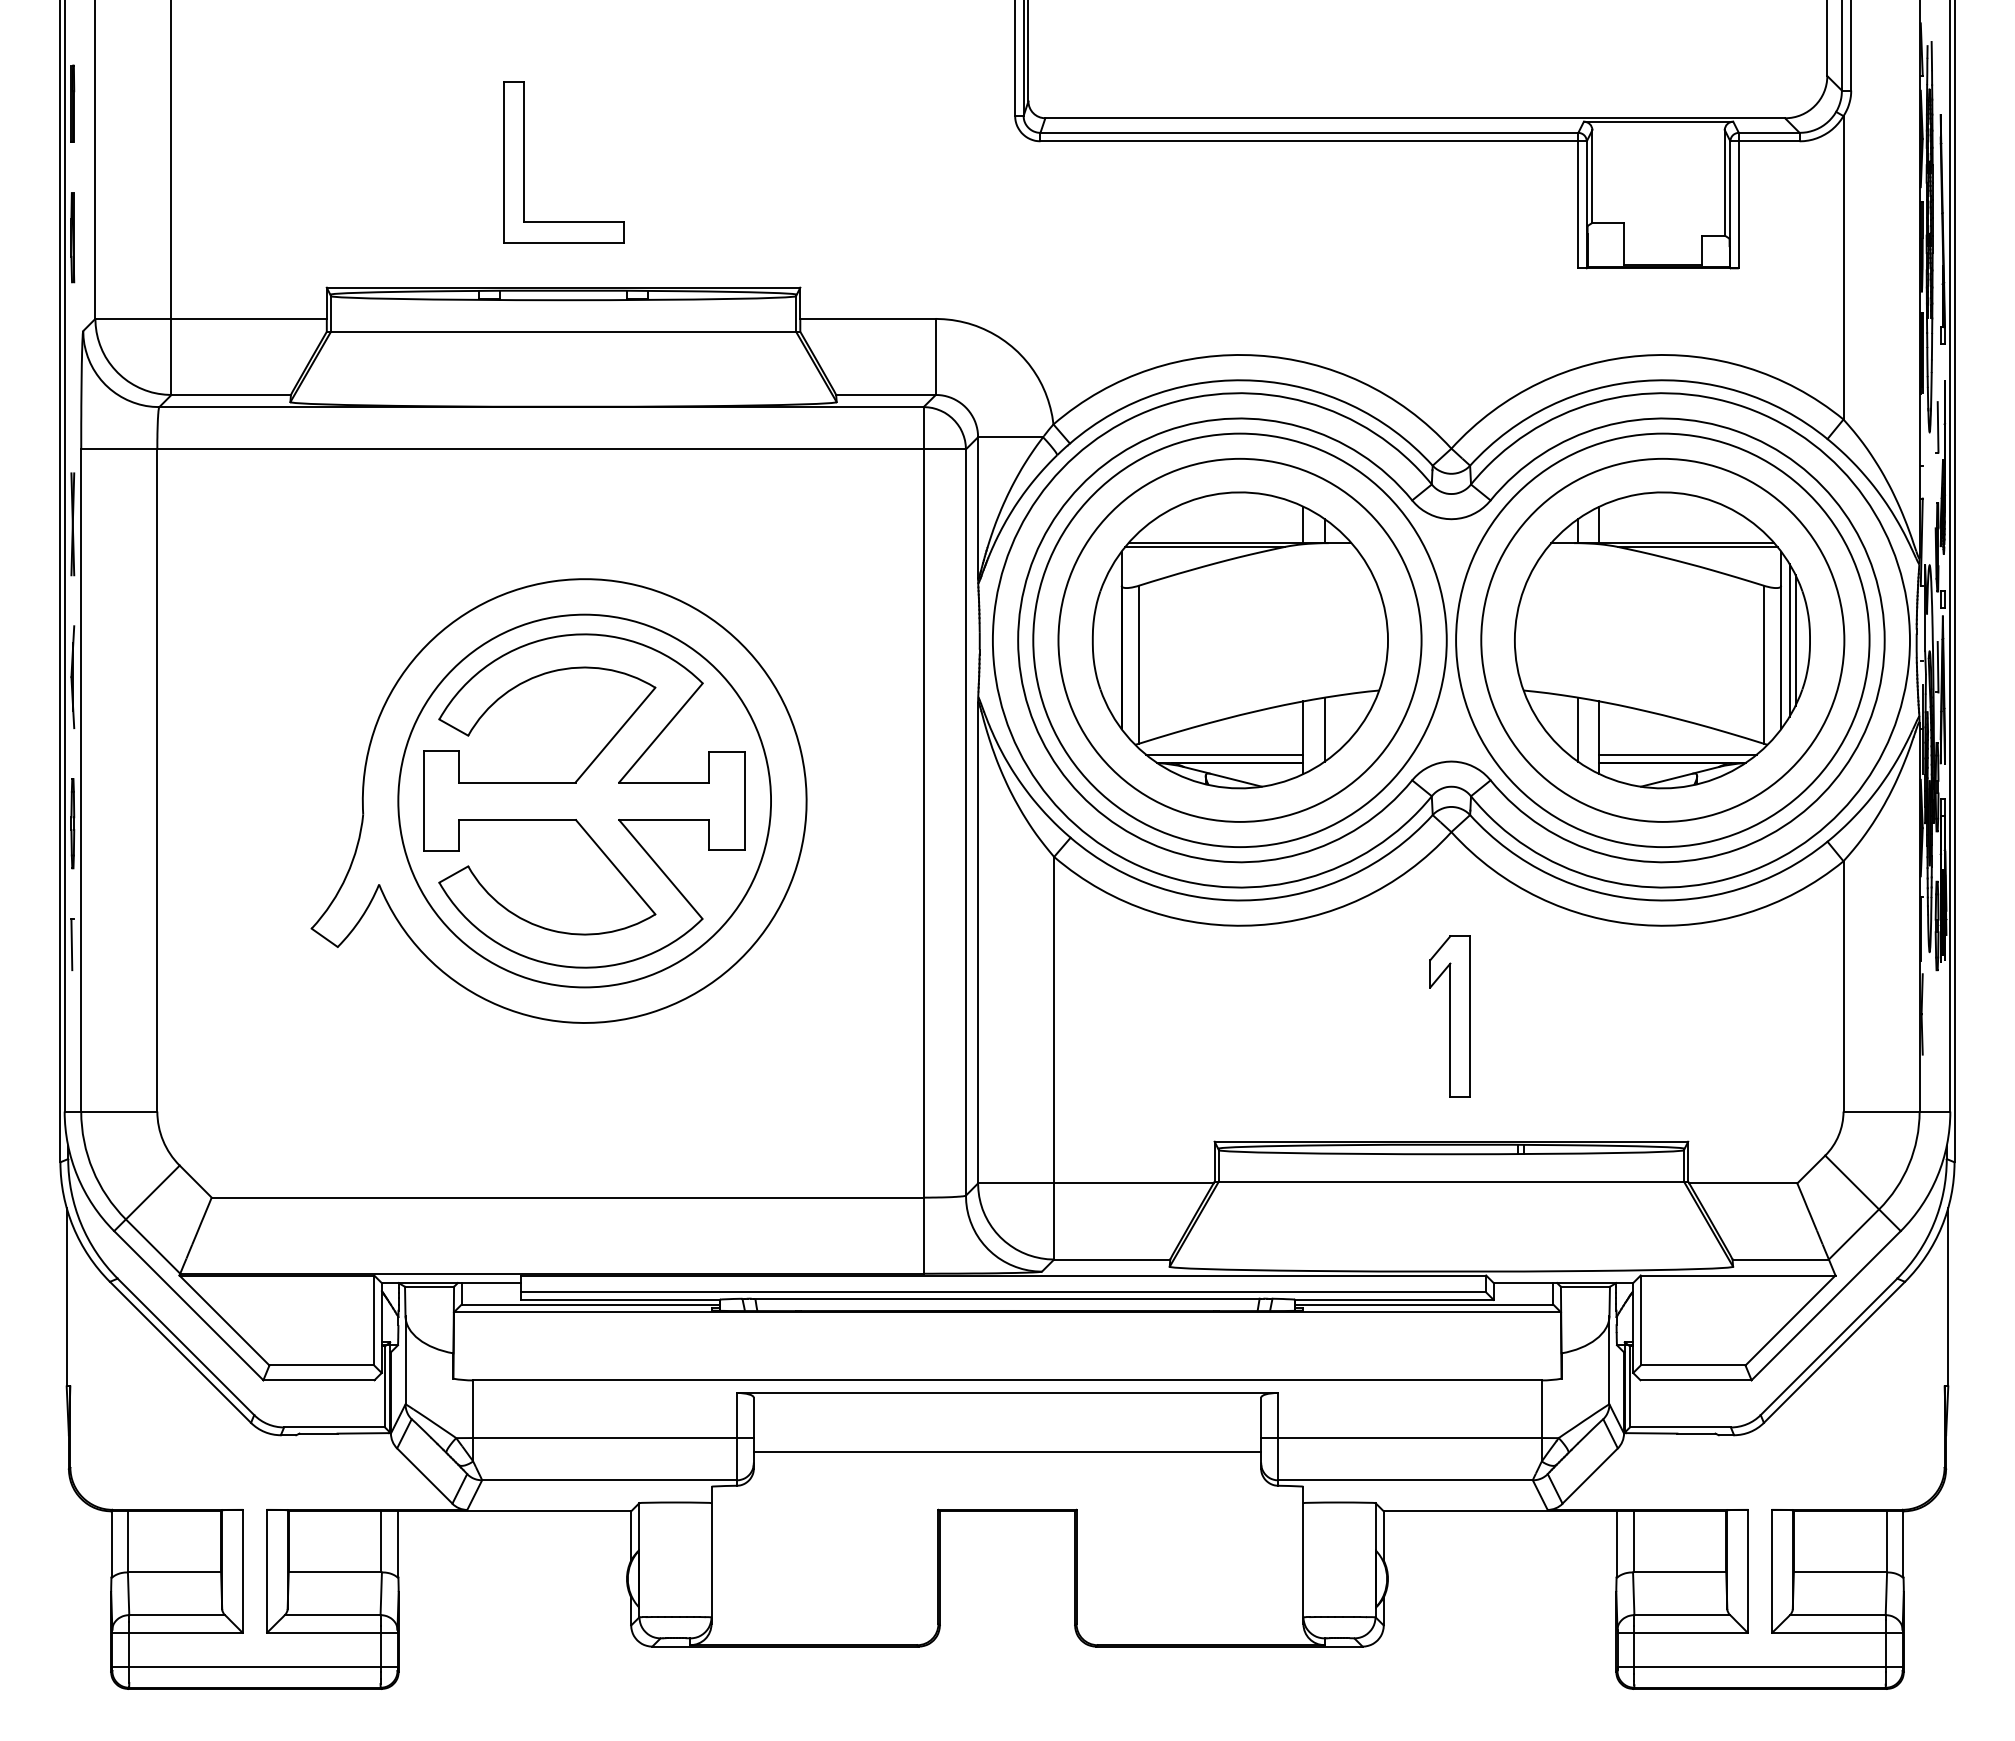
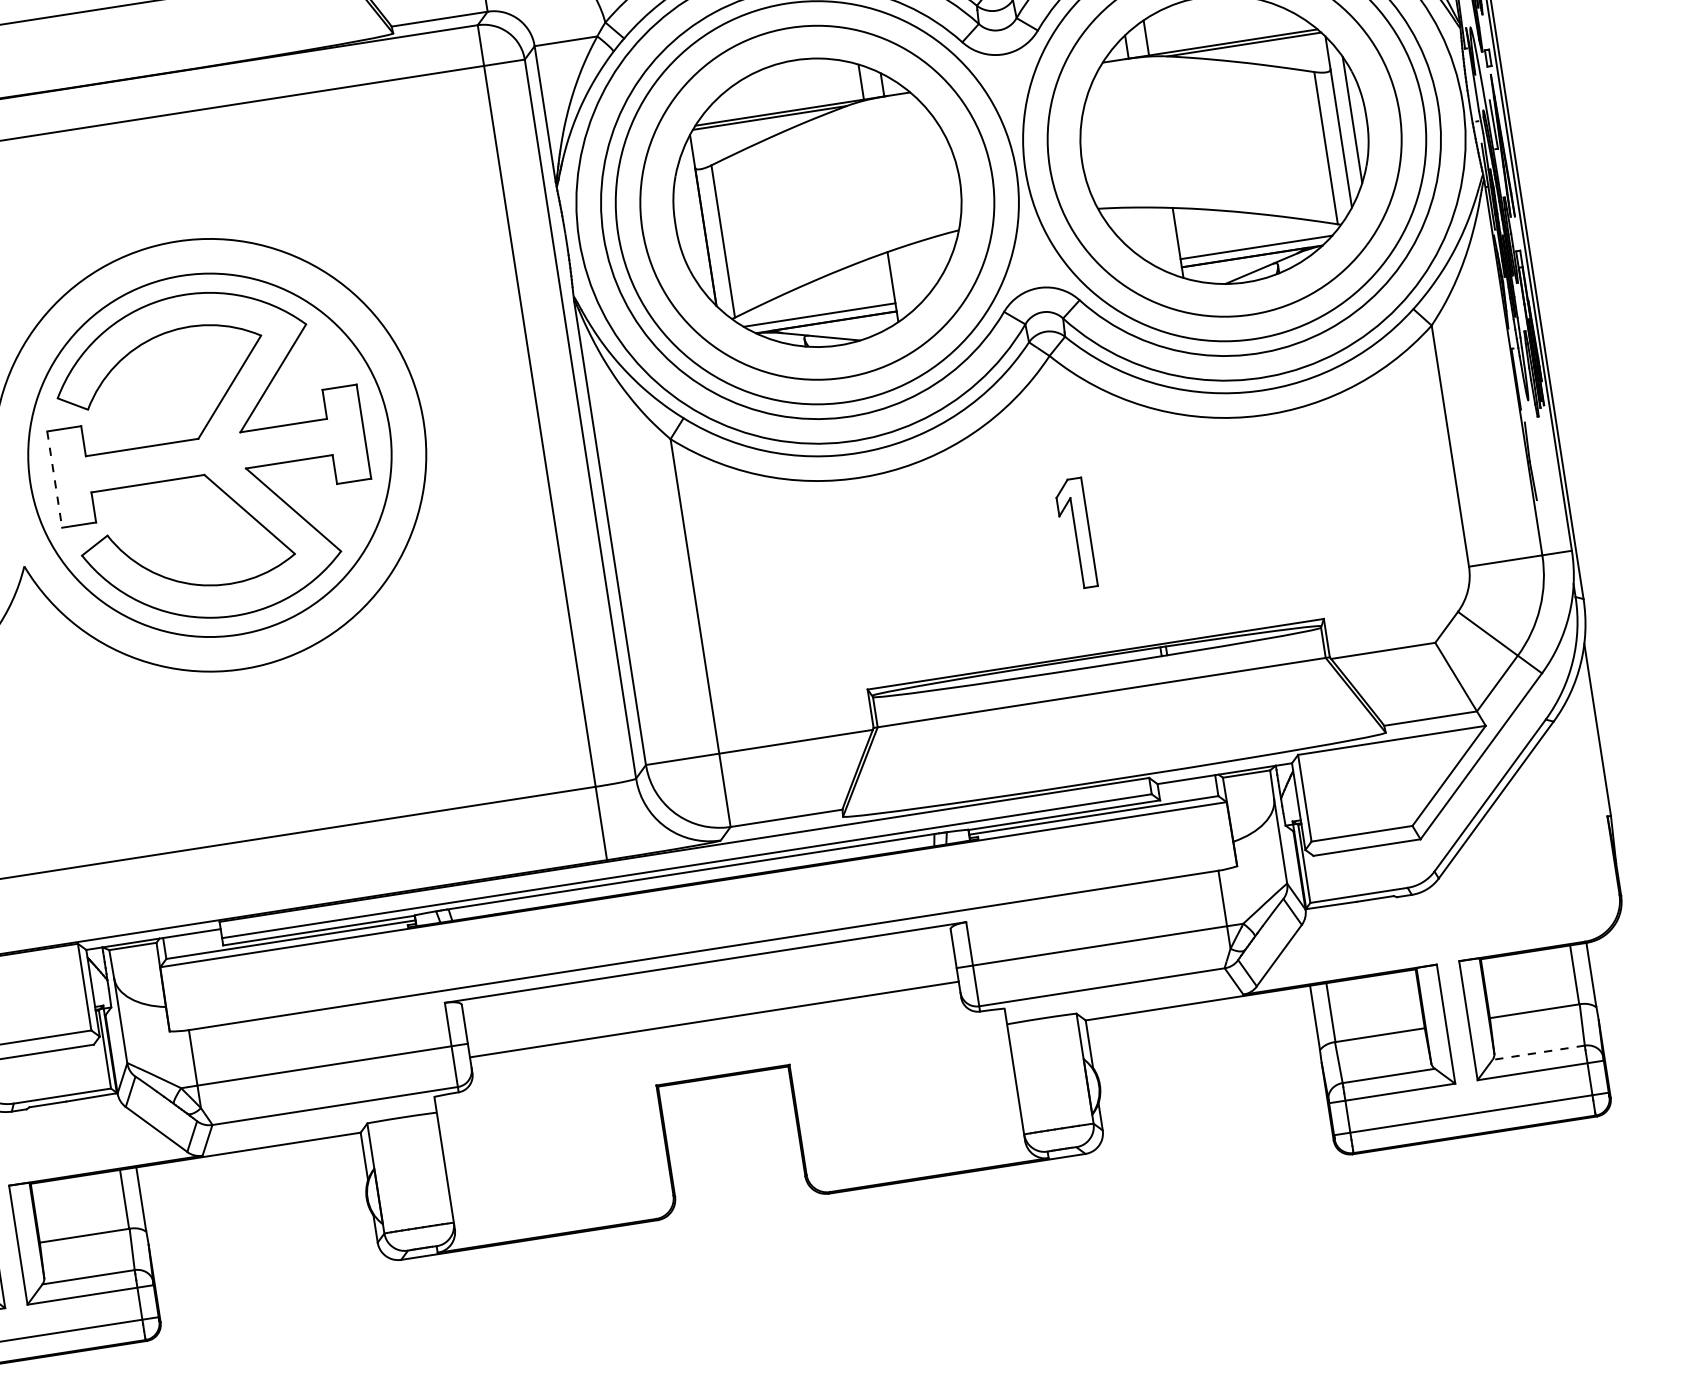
line: (1789, 640) -> (1346, 120), removed
line: (1324, 729) -> (912, 276), removed
line: (1578, 729) -> (1156, 238), removed
line: (423, 801) -> (54, 479), solid -> dashed
part: (1449, 1016) -> (1075, 533), size x0.7
line: (1837, 1615) -> (1538, 1053), solid -> dashed

